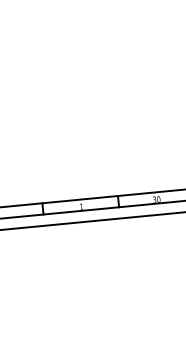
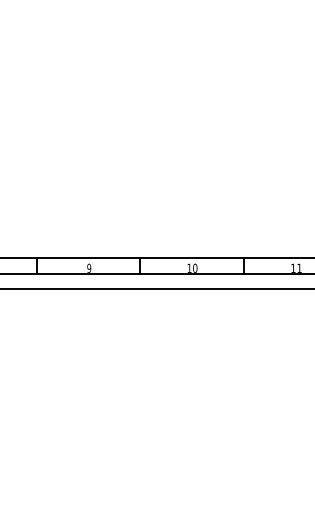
text: (154, 199) -> (189, 267), 30 -> 10
text: (81, 206) -> (89, 267), 1 -> 9

